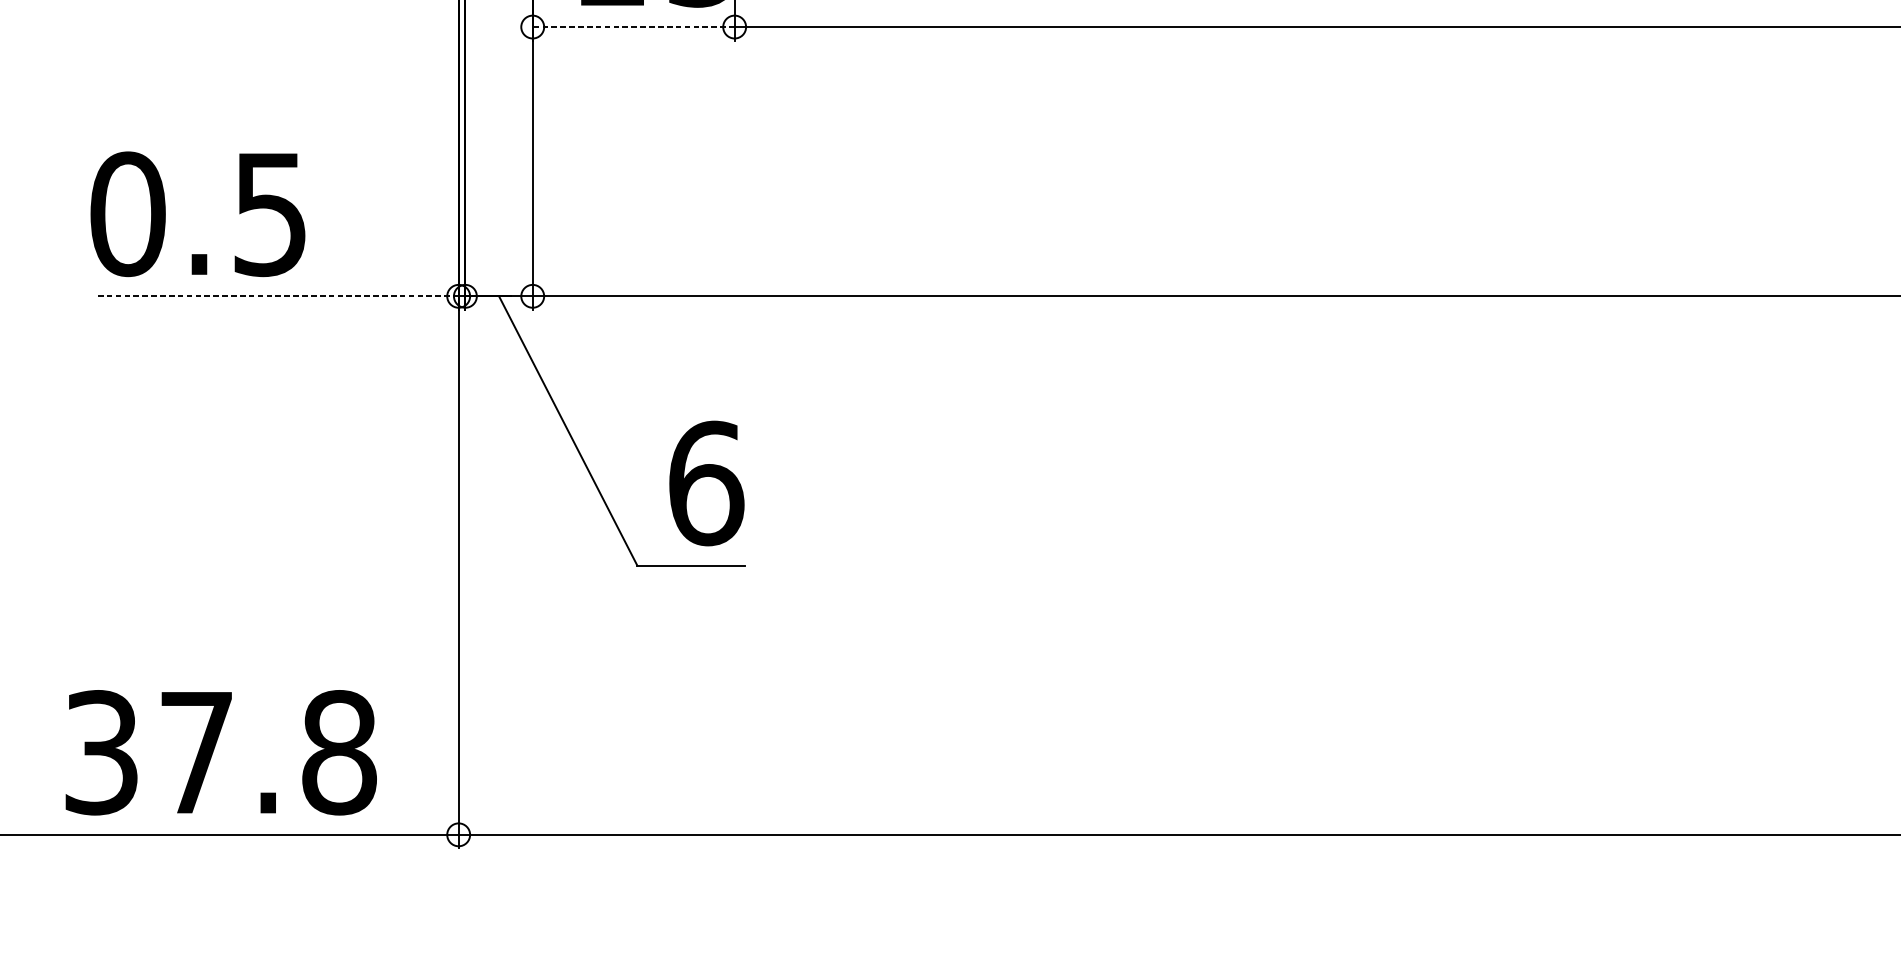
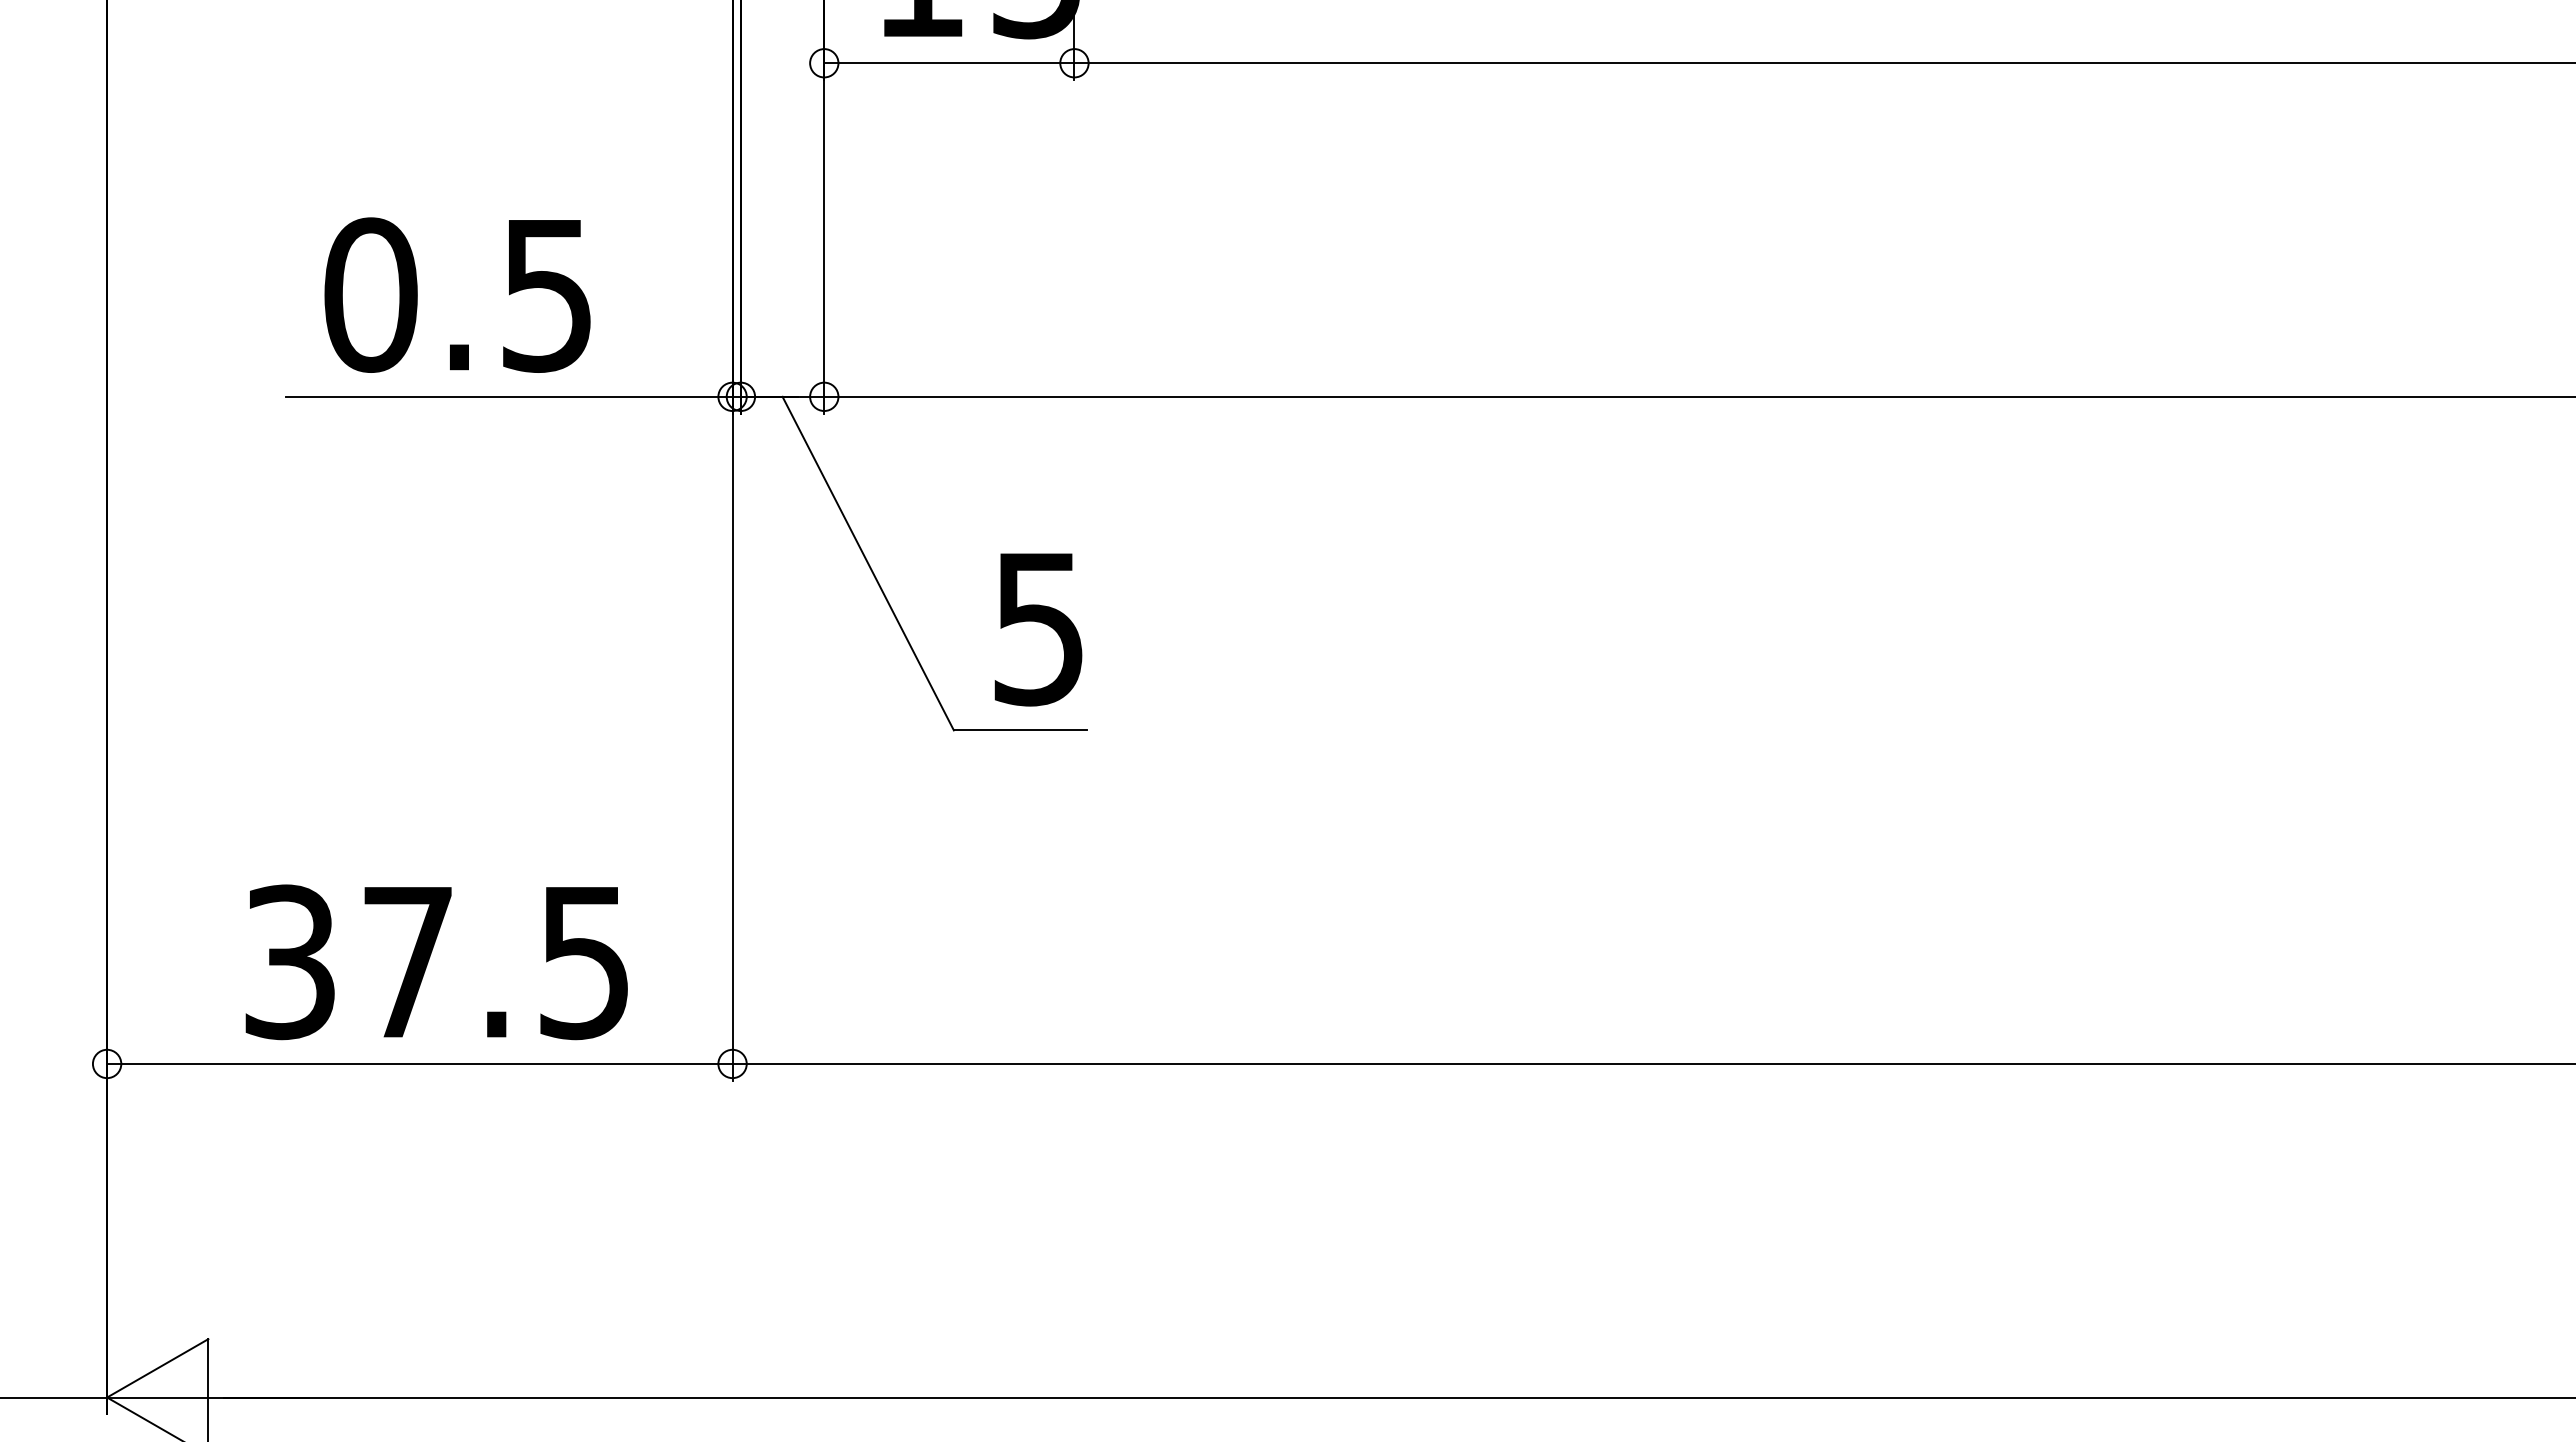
line: (632, 27) -> (948, 63), dashed -> solid
text: (197, 213) -> (457, 294), moved
line: (277, 296) -> (508, 396), dashed -> solid
text: (706, 483) -> (1039, 628), 6 -> 5
text: (339, 752) -> (584, 962), 37.8 -> 37.5

